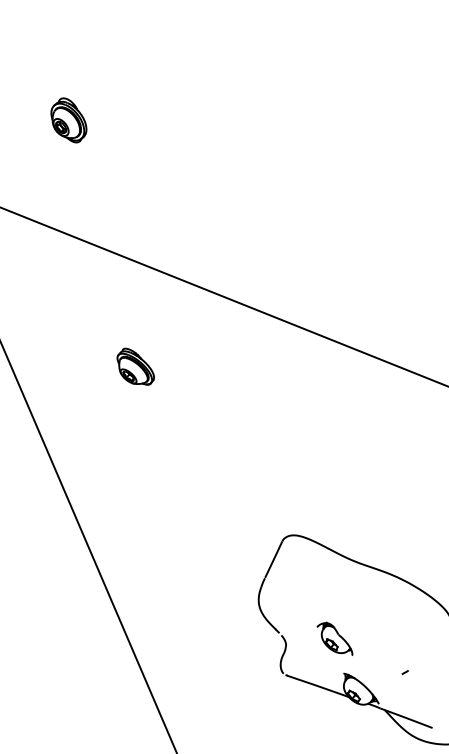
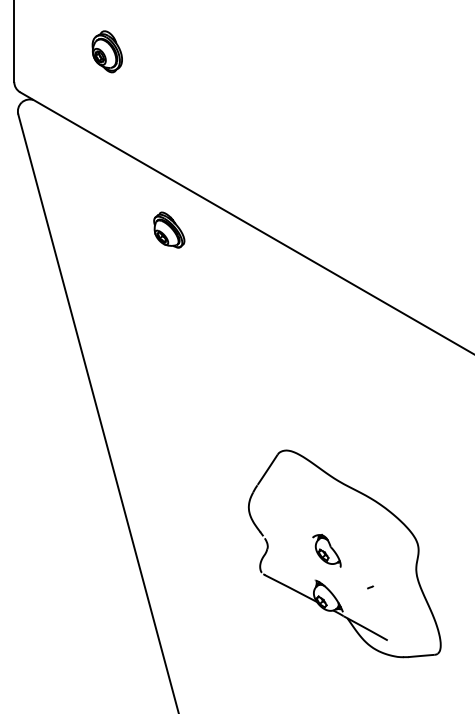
part: (67, 120) -> (106, 51), moved
part: (135, 366) -> (169, 229), moved
part: (334, 639) -> (326, 550), moved

